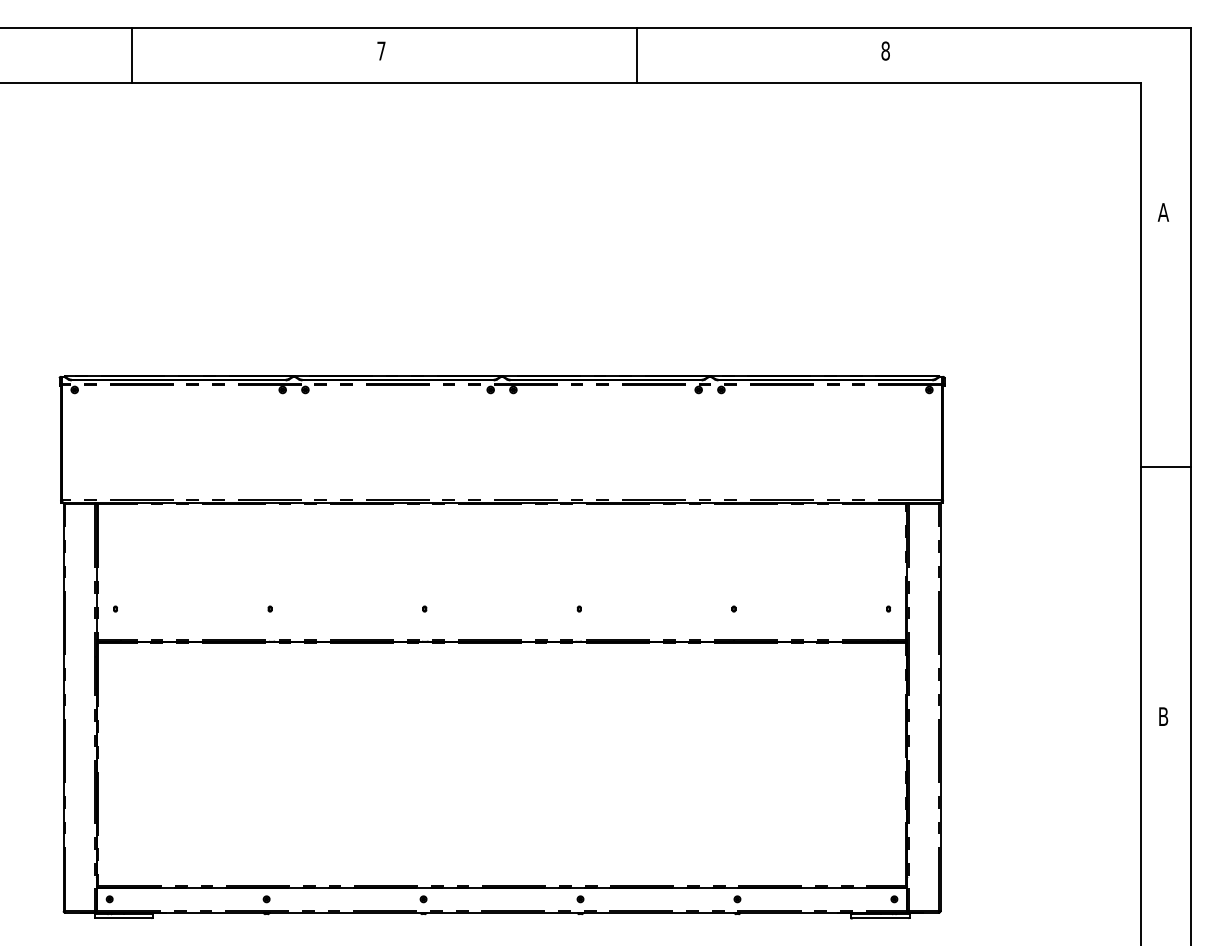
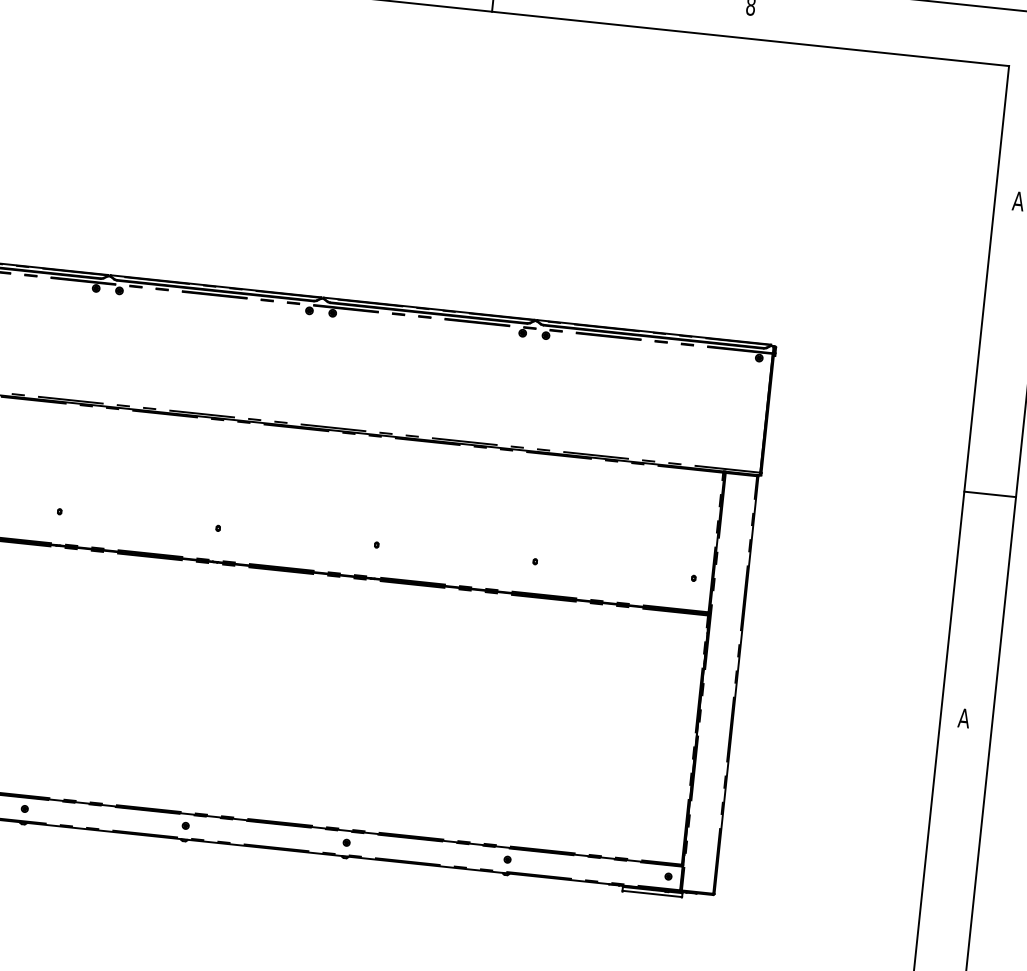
line: (1165, 467) -> (989, 494), moved
text: (1163, 716) -> (964, 718), B -> A

